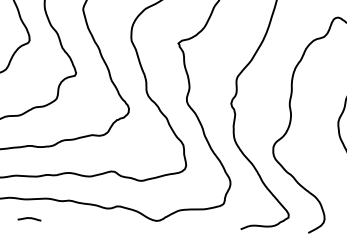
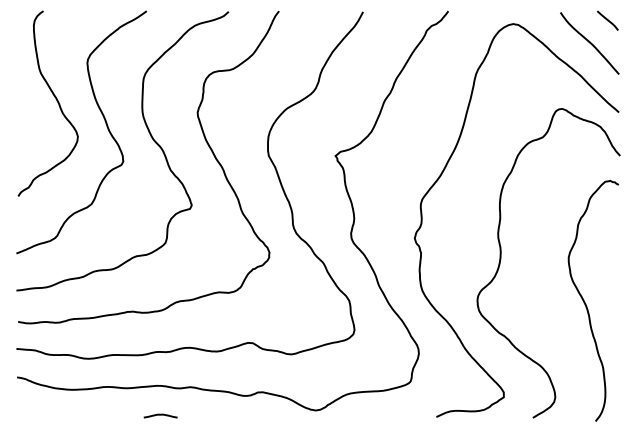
curve: (29, 218) -> (160, 415), moved

